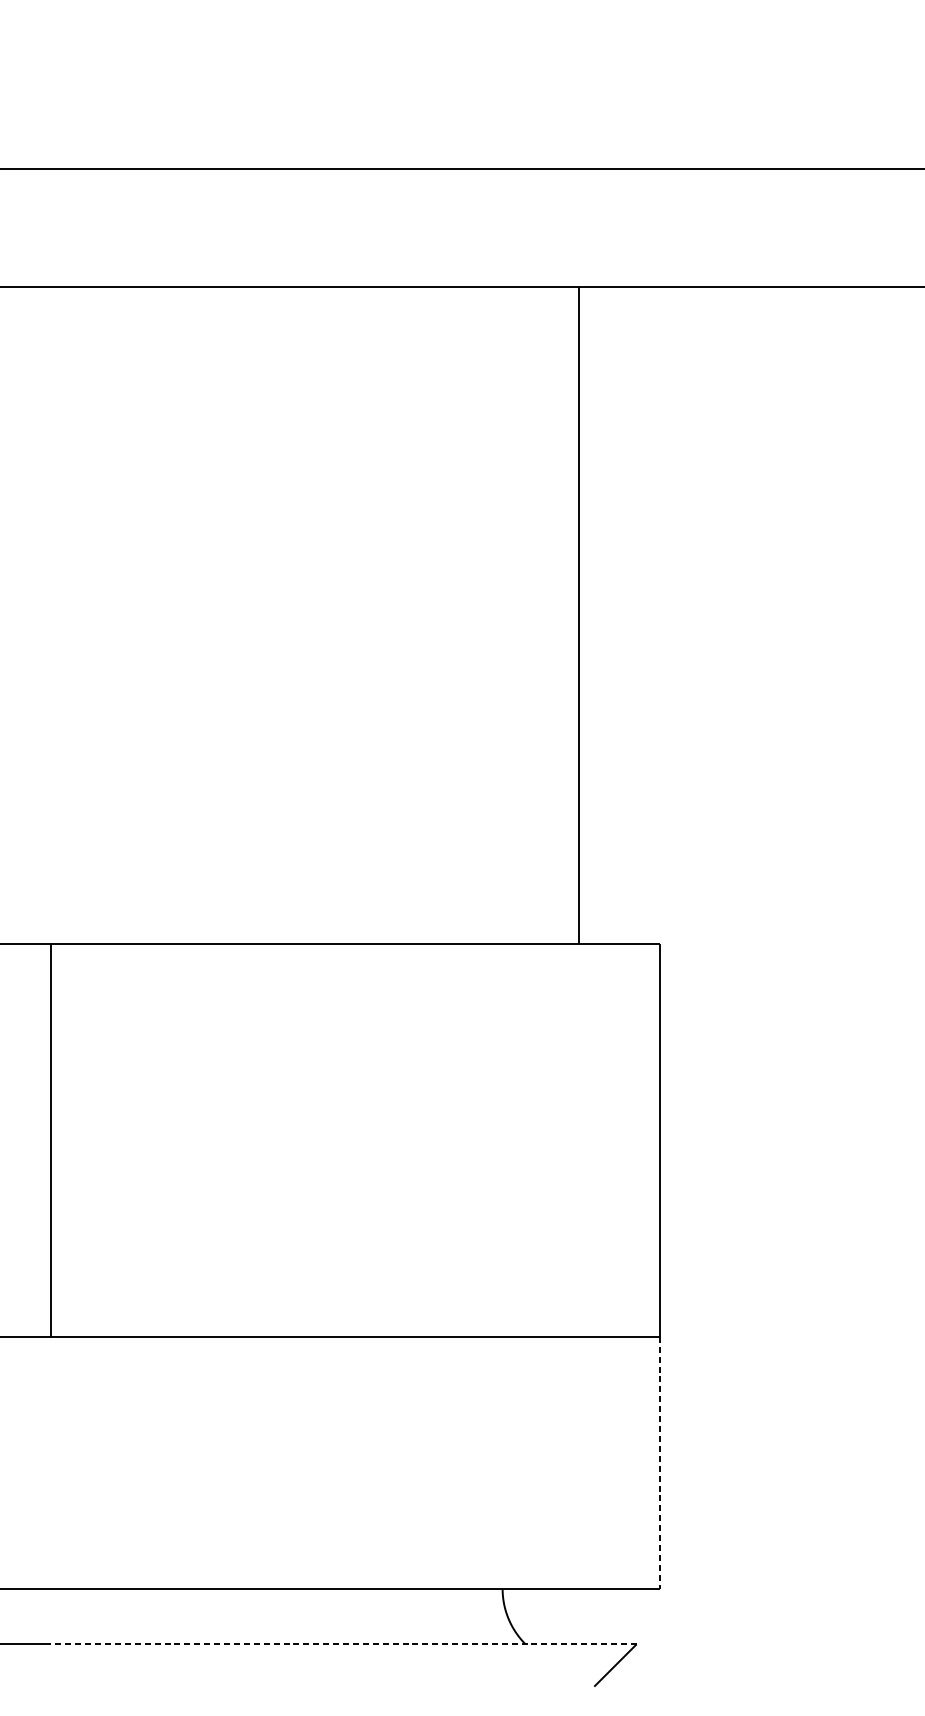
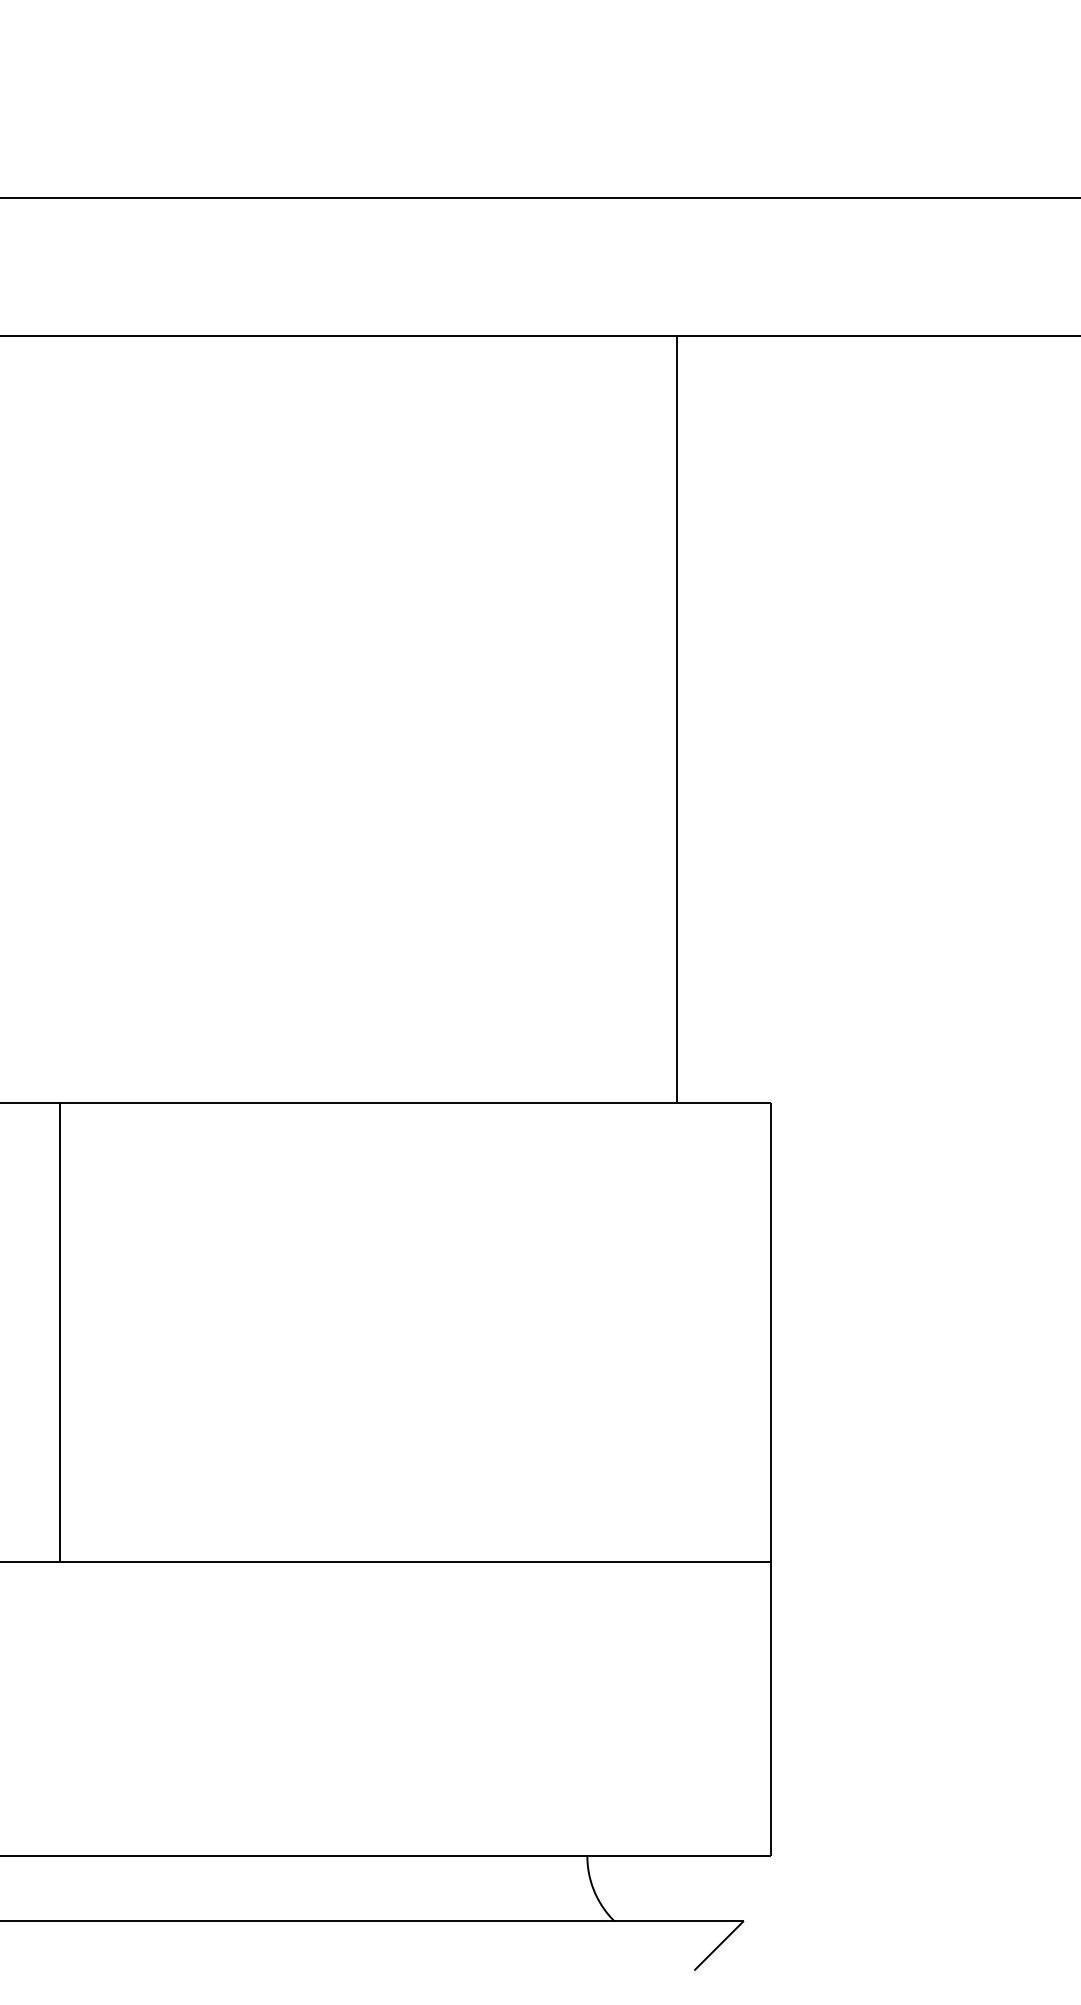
line: (659, 1463) -> (770, 1709), dashed -> solid
line: (344, 1644) -> (402, 1921), dashed -> solid

